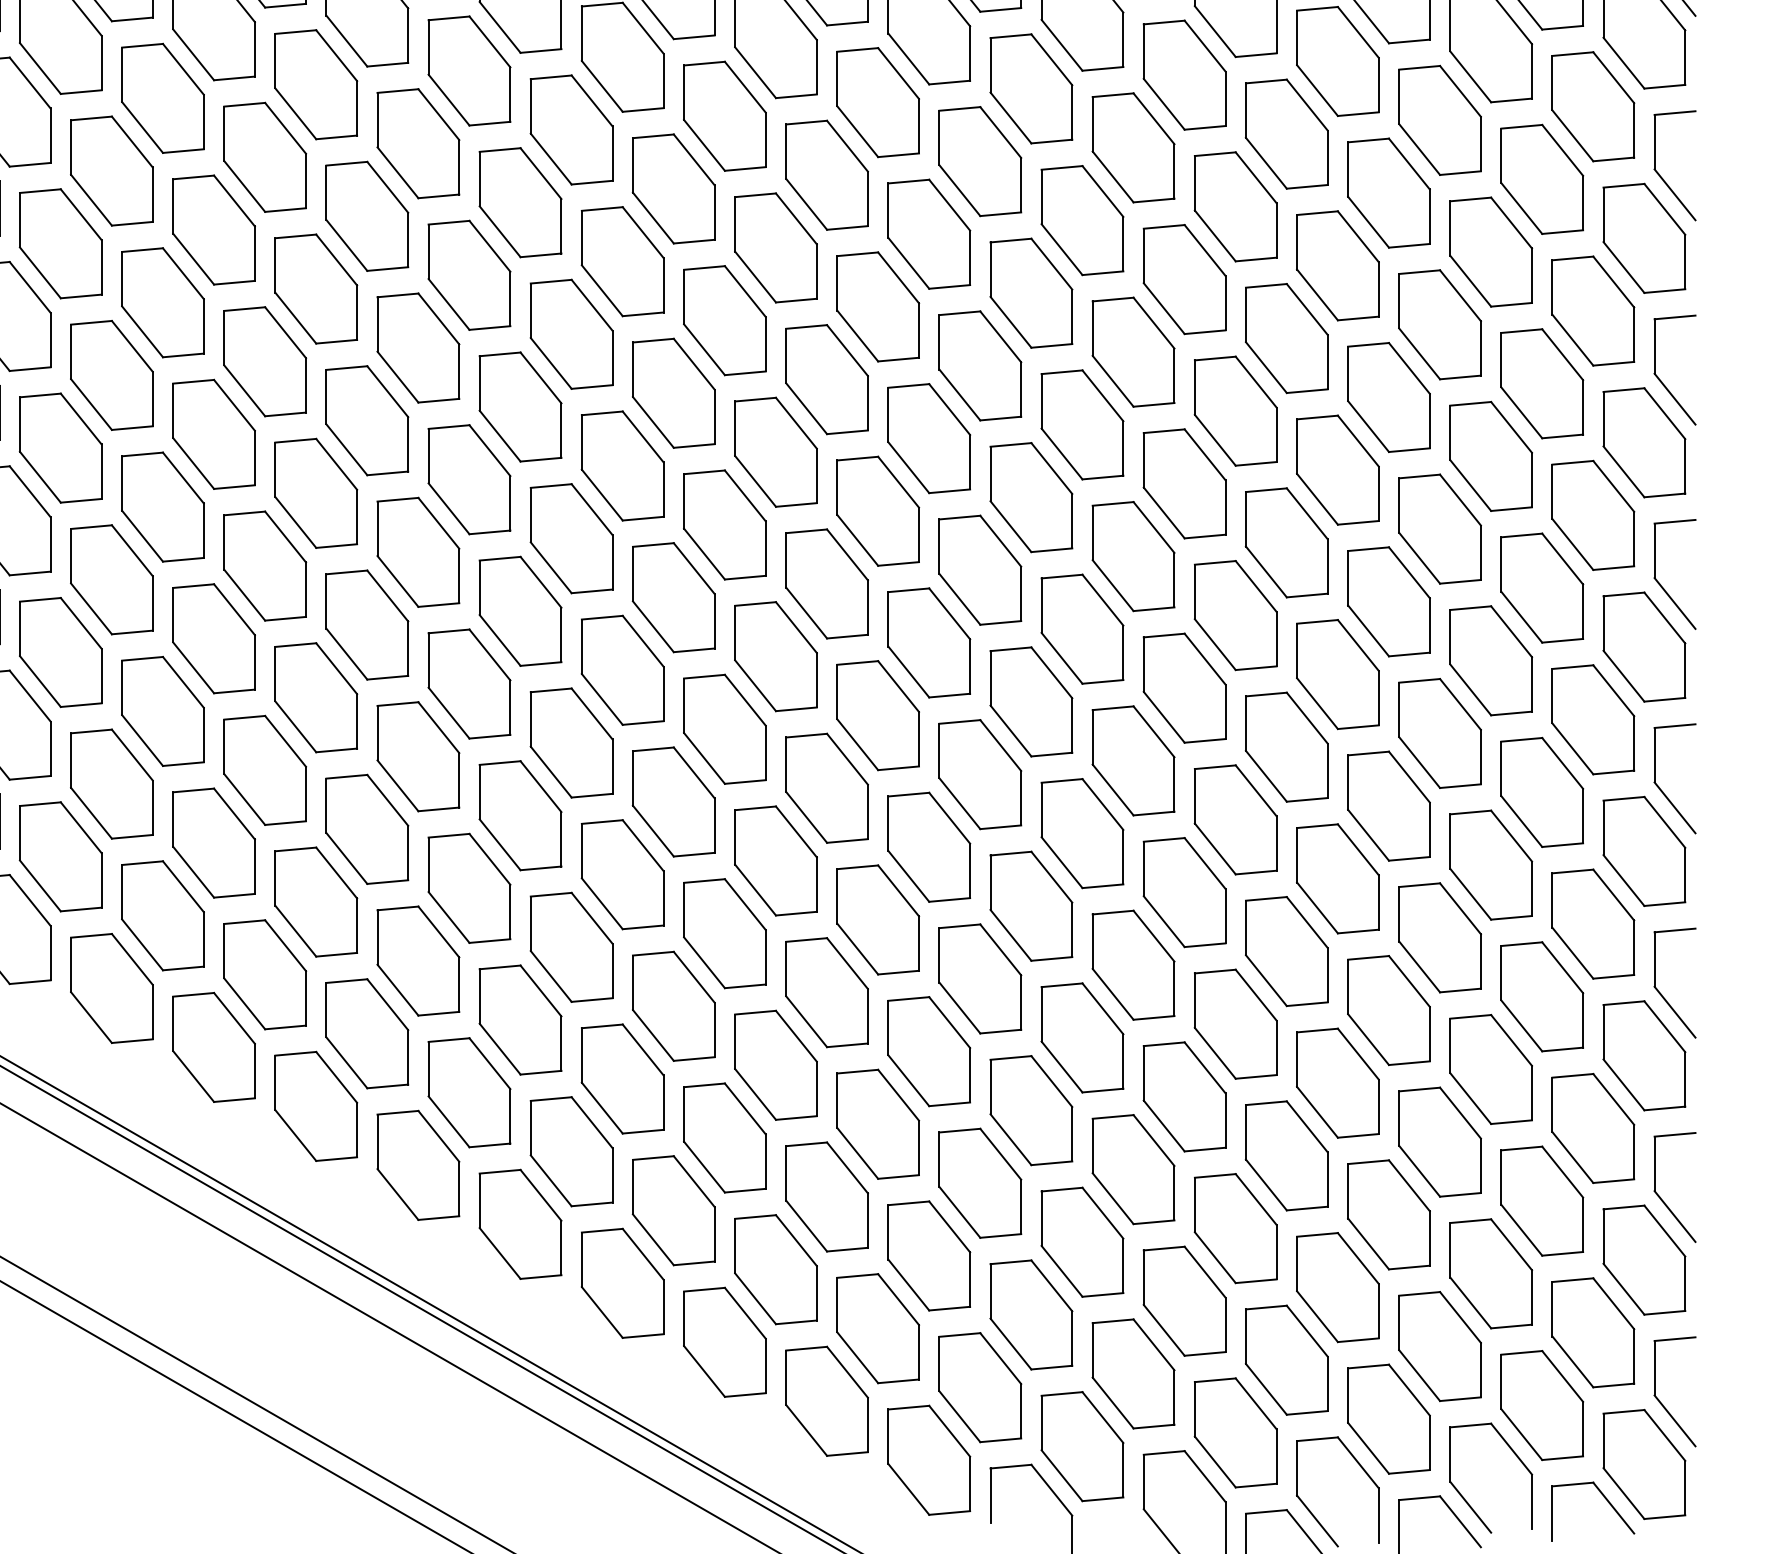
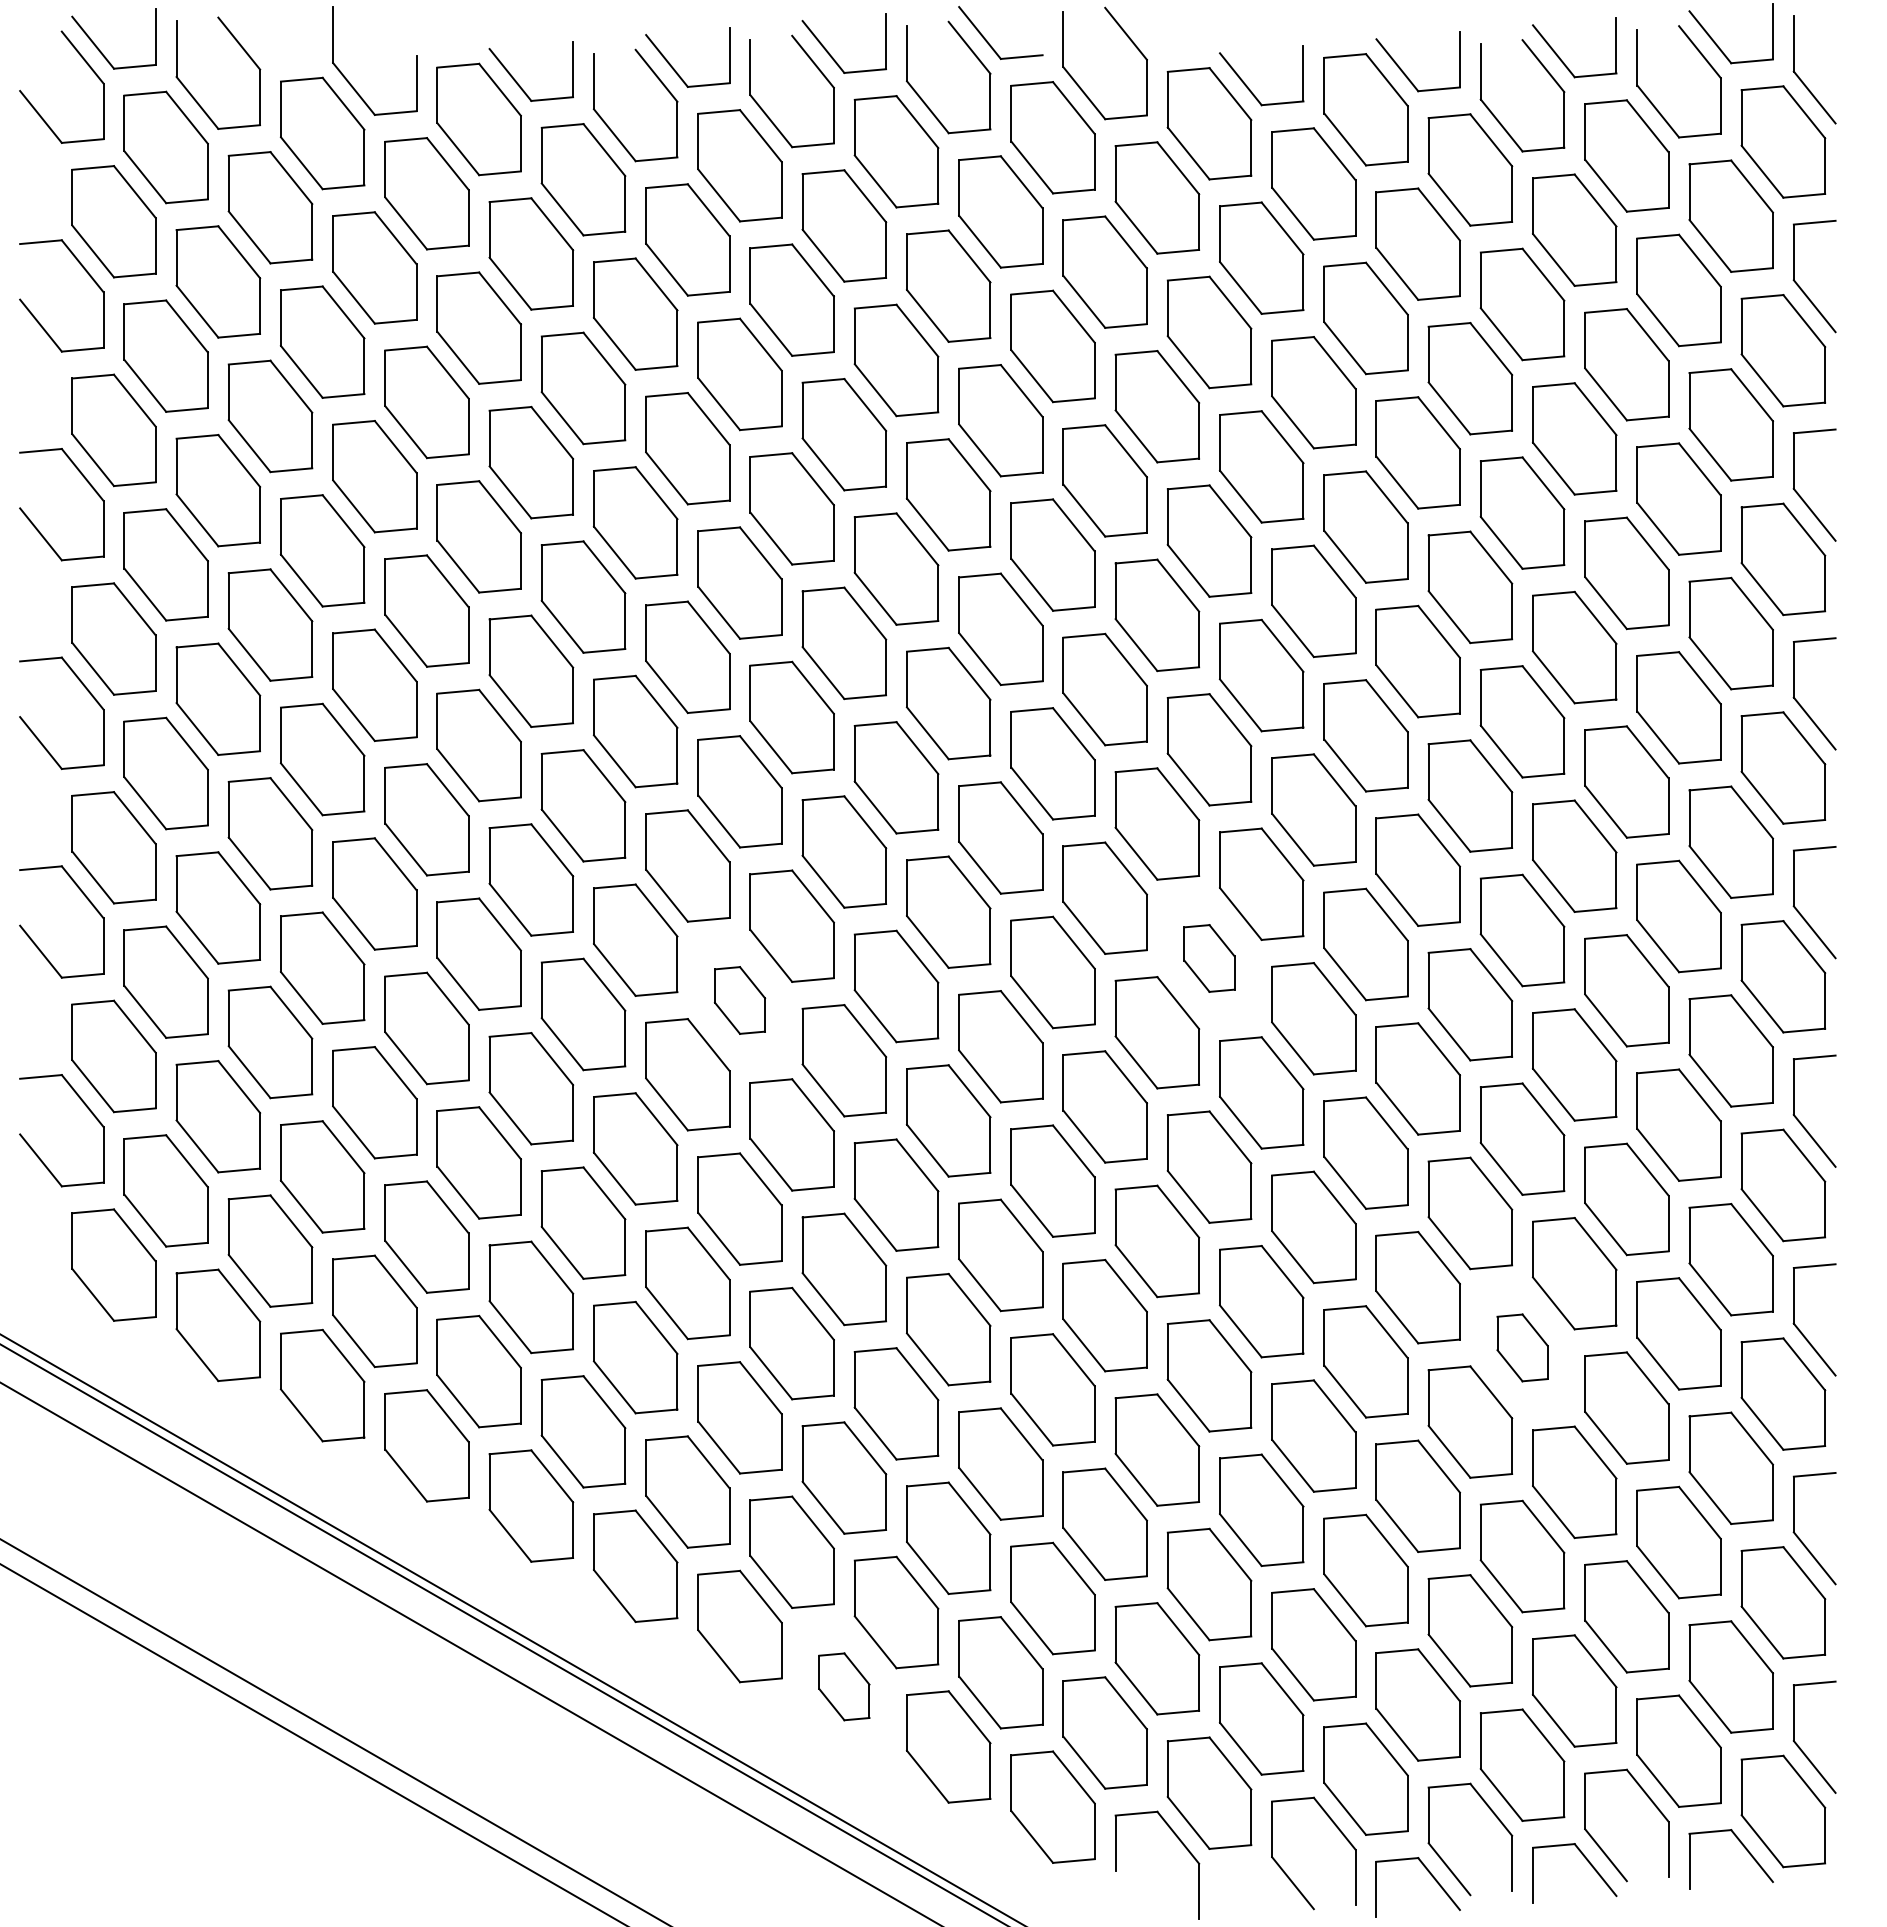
part: (1082, 629) -> (1209, 958), size x0.6
part: (622, 670) -> (739, 1000), size x0.6
part: (1388, 1010) -> (1522, 1347), size x0.6
part: (725, 1342) -> (844, 1686), size x0.6

